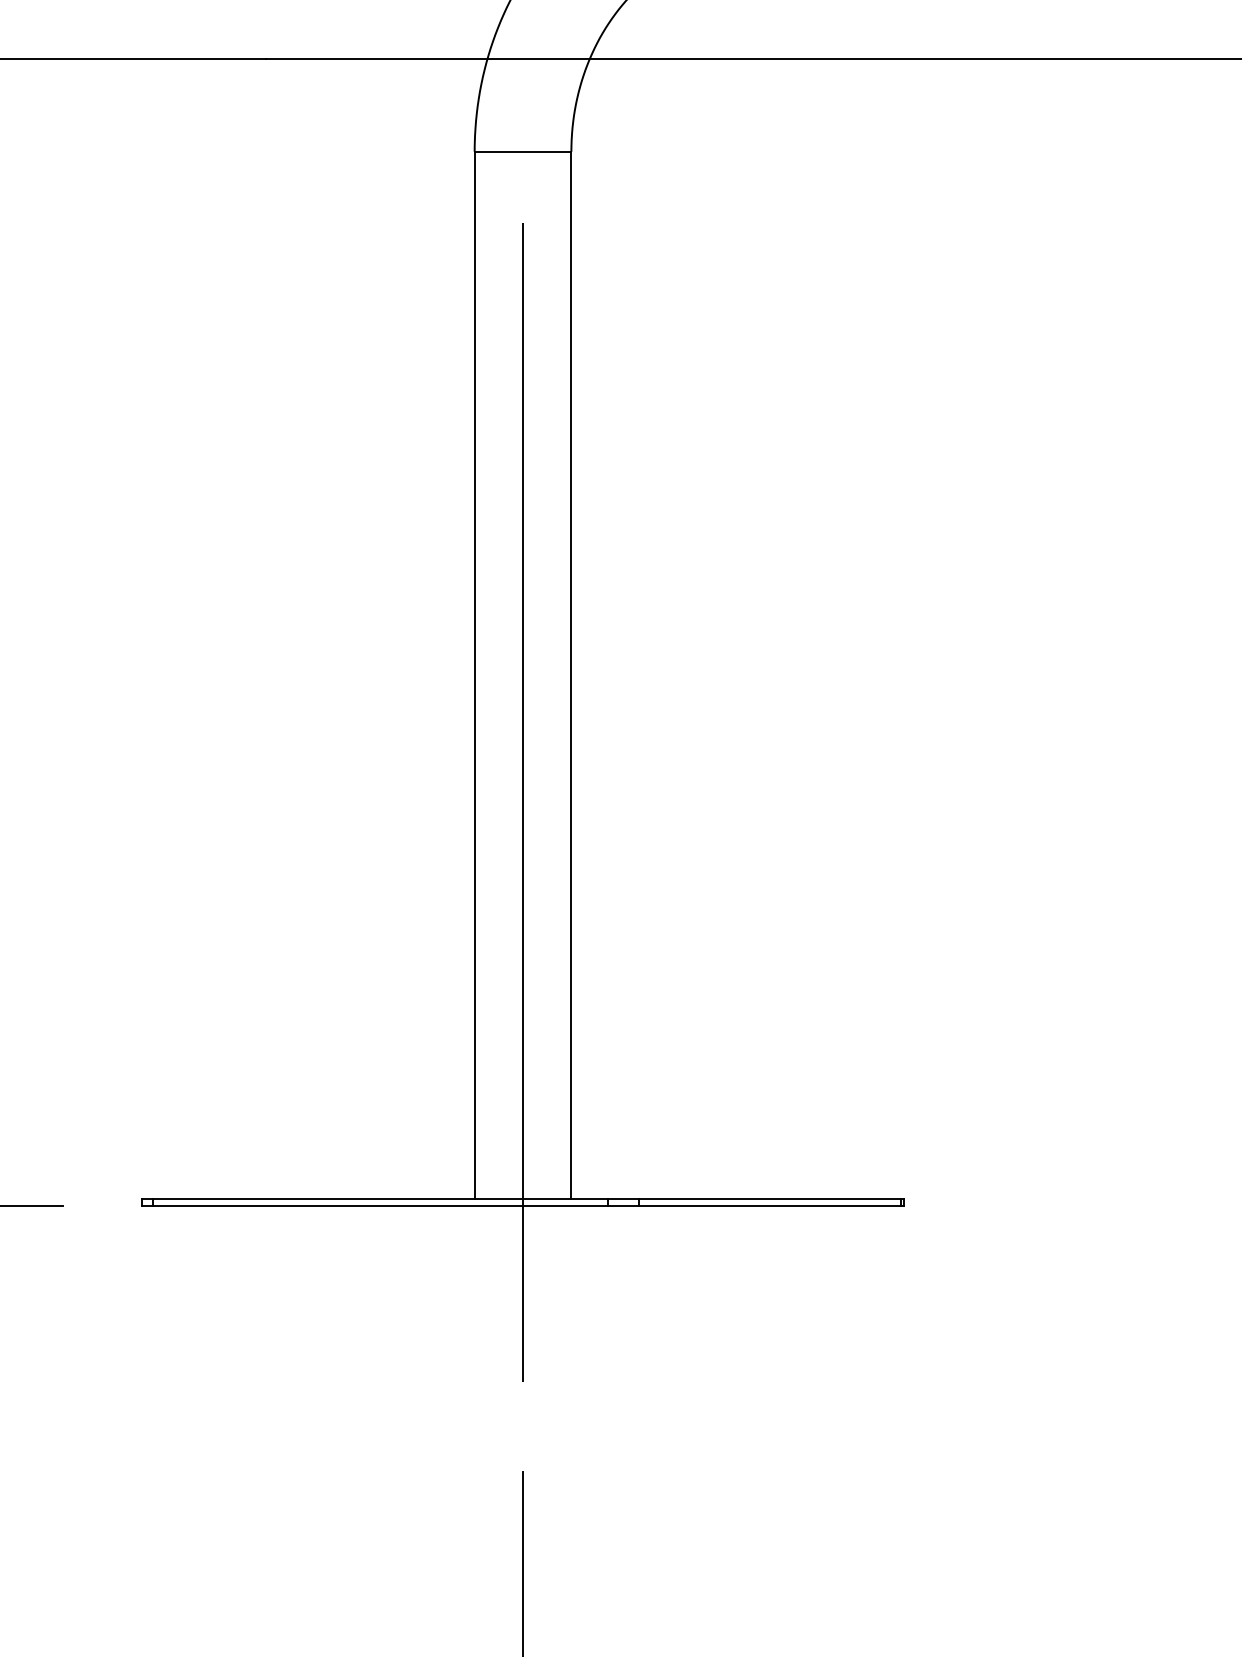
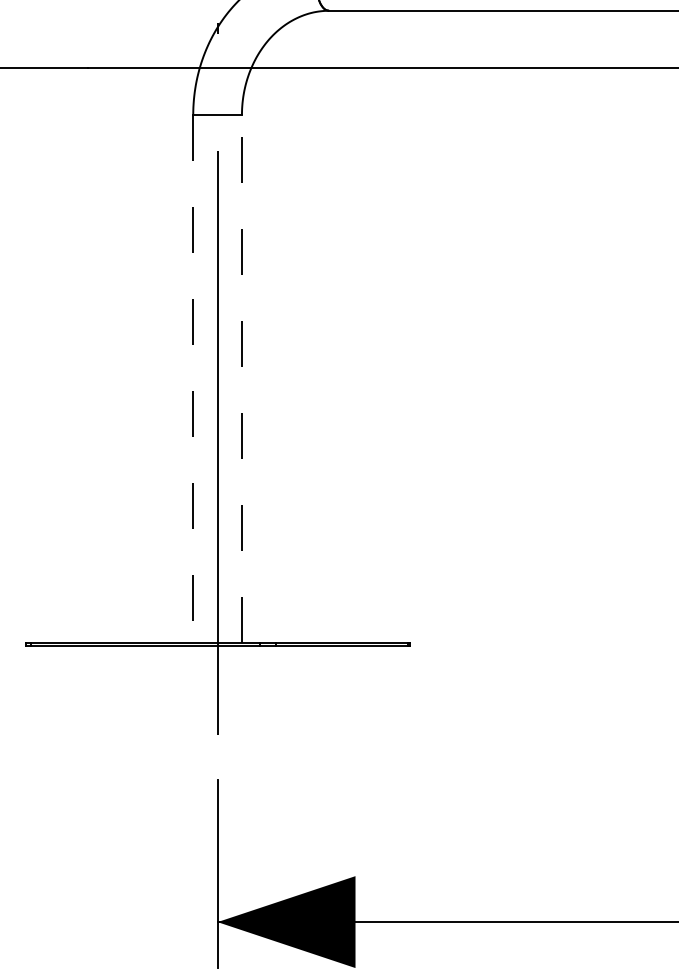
line: (475, 674) -> (193, 378), solid -> dashed
line: (570, 674) -> (241, 378), solid -> dashed

